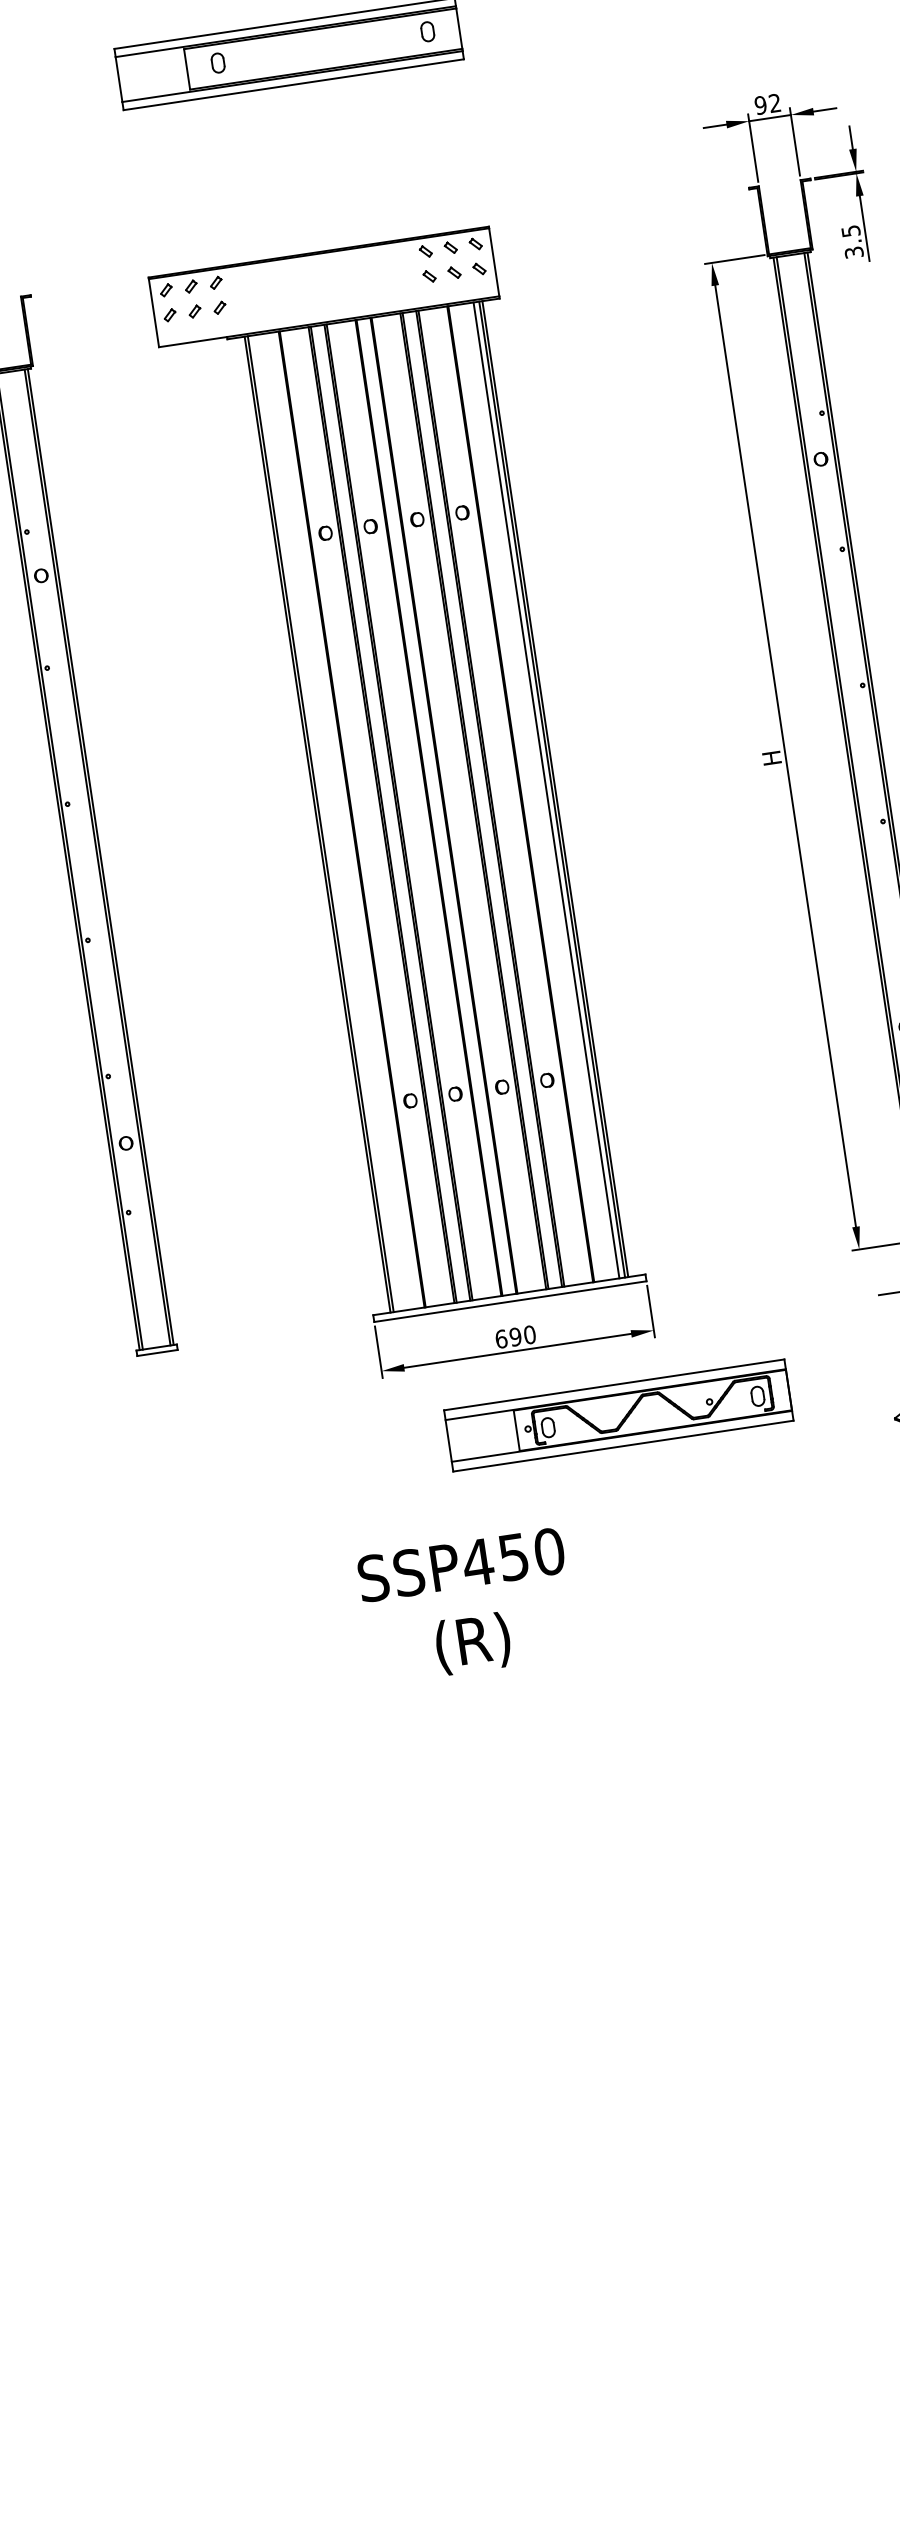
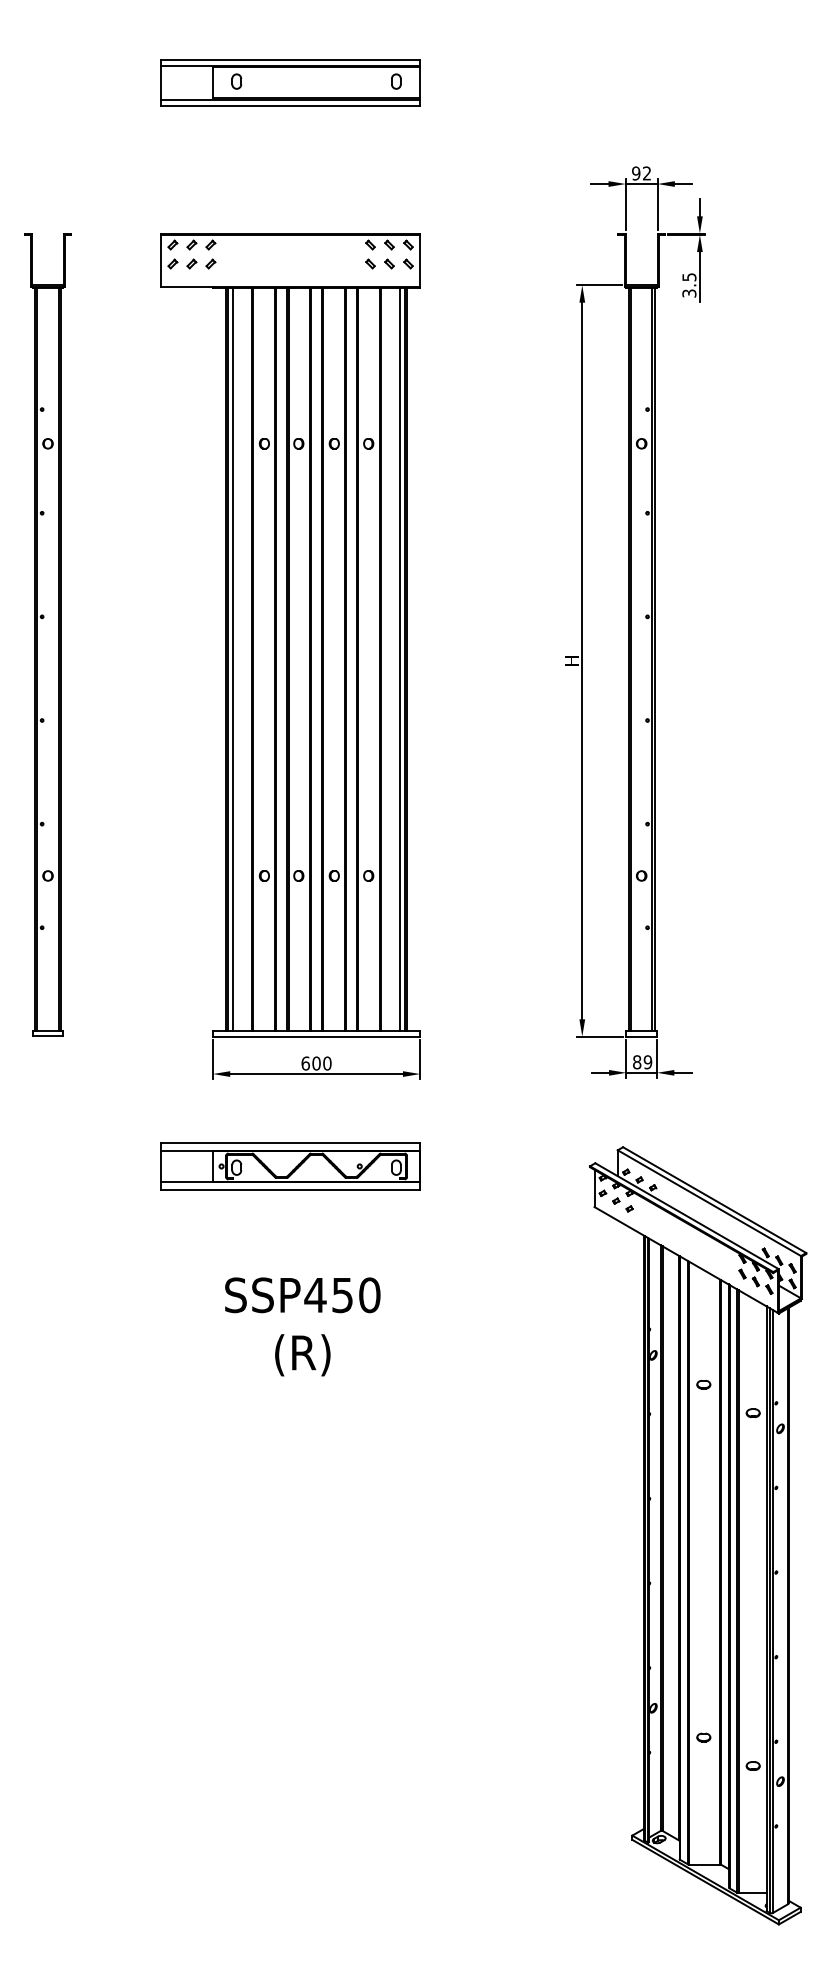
line: (325, 822) -> (232, 659), added
text: (515, 1336) -> (316, 1063), 690 -> 600
part: (618, 1415) -> (290, 1166), moved
text: (467, 1606) -> (302, 1326), moved

